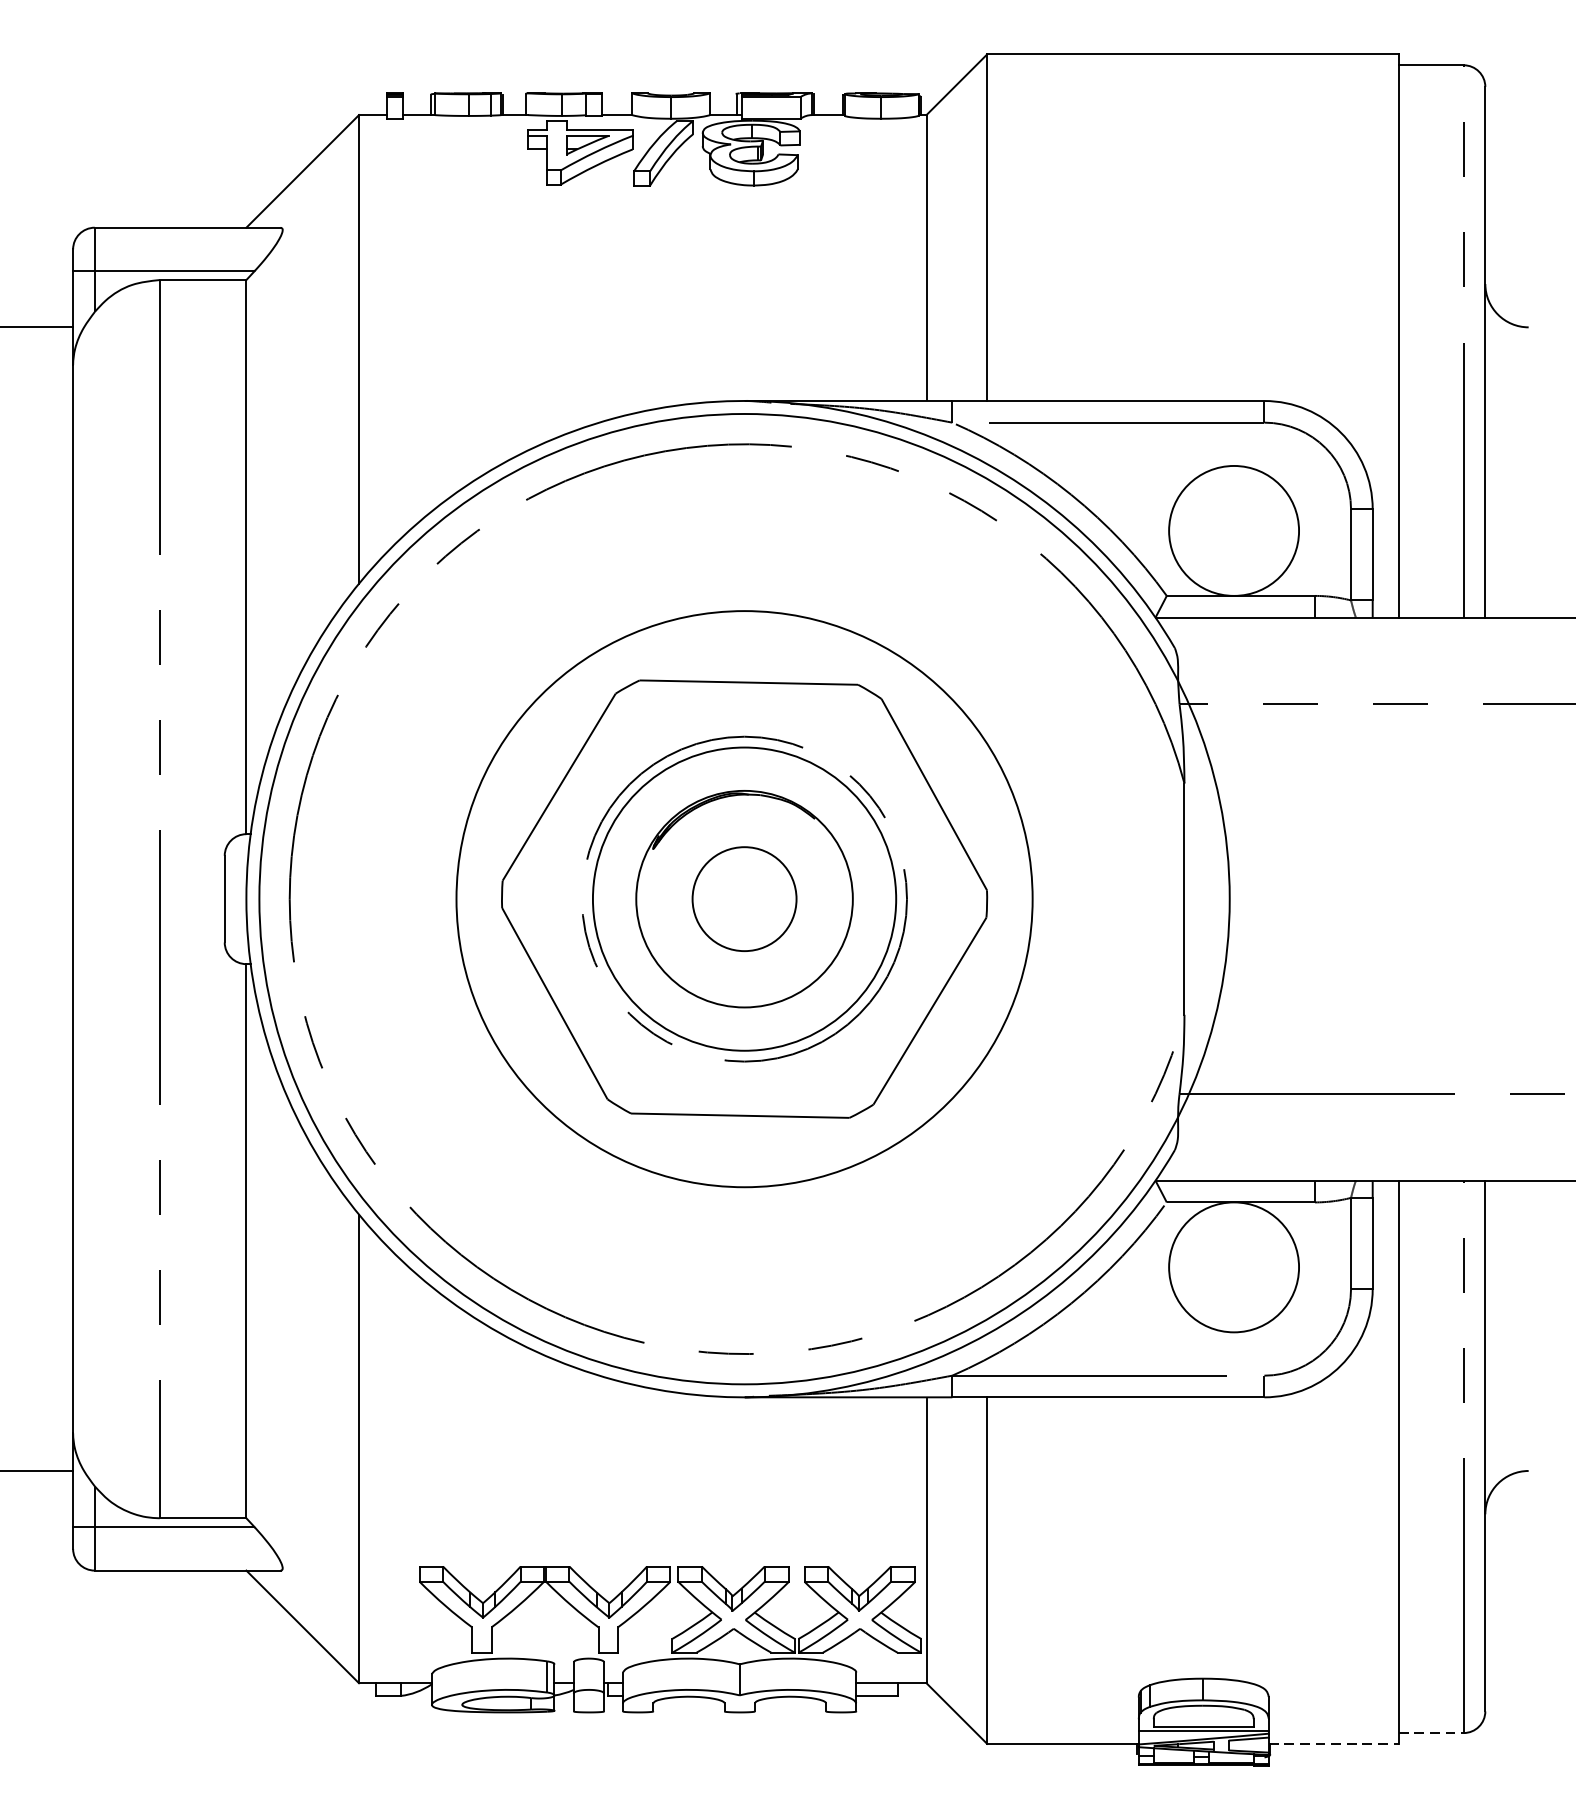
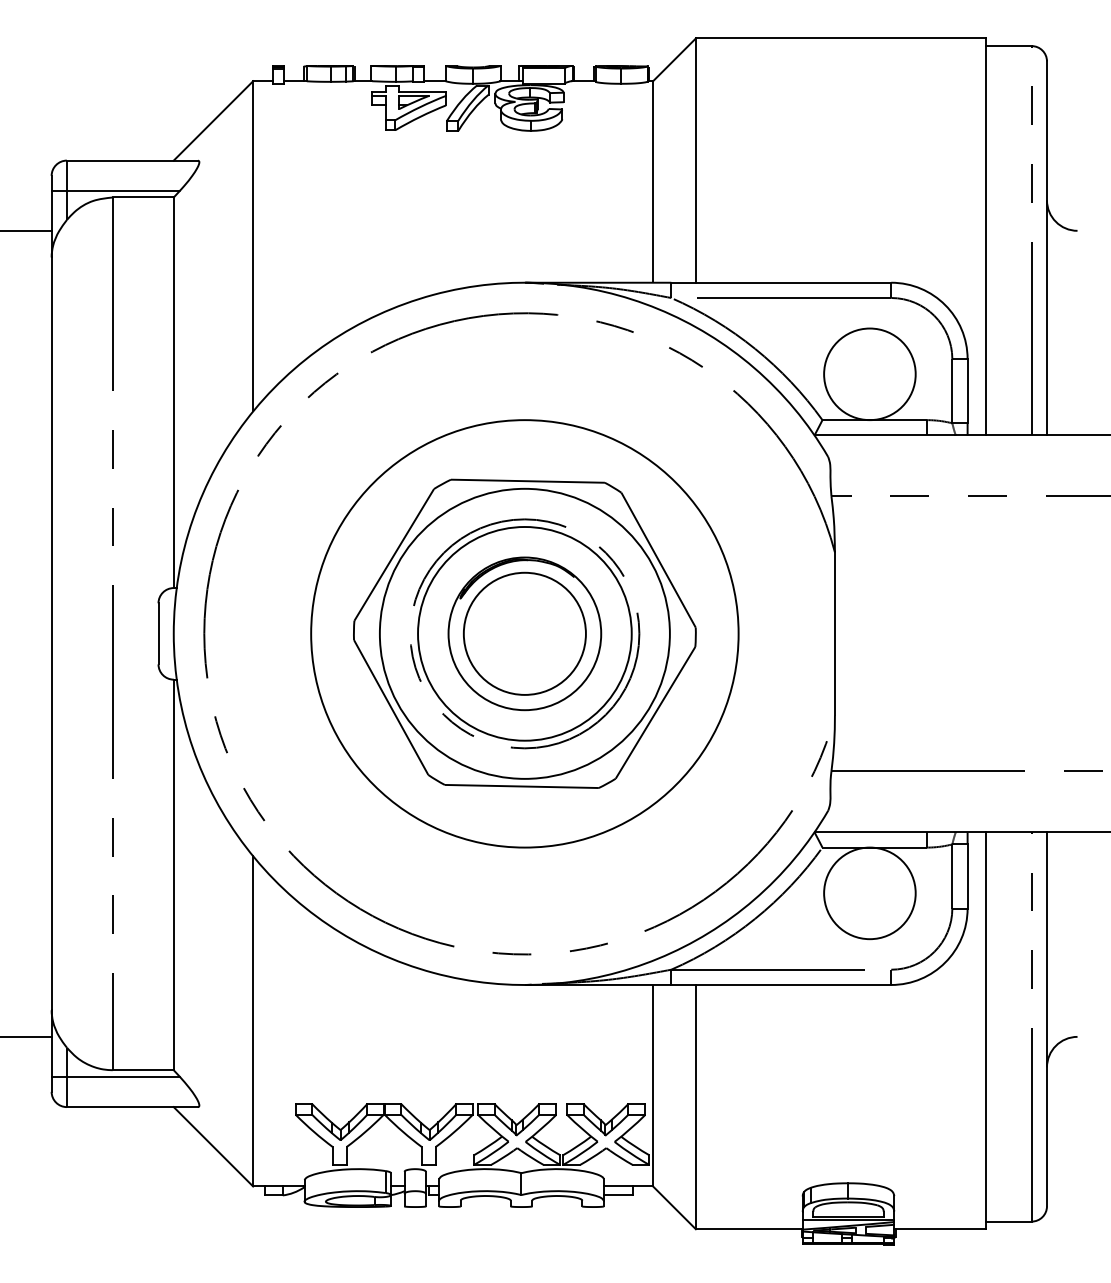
circle: (744, 898) -> (524, 633), size x0.62
circle: (744, 898) -> (524, 633), size x0.71
circle: (744, 898) -> (524, 633), size x1.67
line: (1430, 1732) -> (1008, 1221), dashed -> solid
line: (1334, 1744) -> (940, 1229), dashed -> solid

